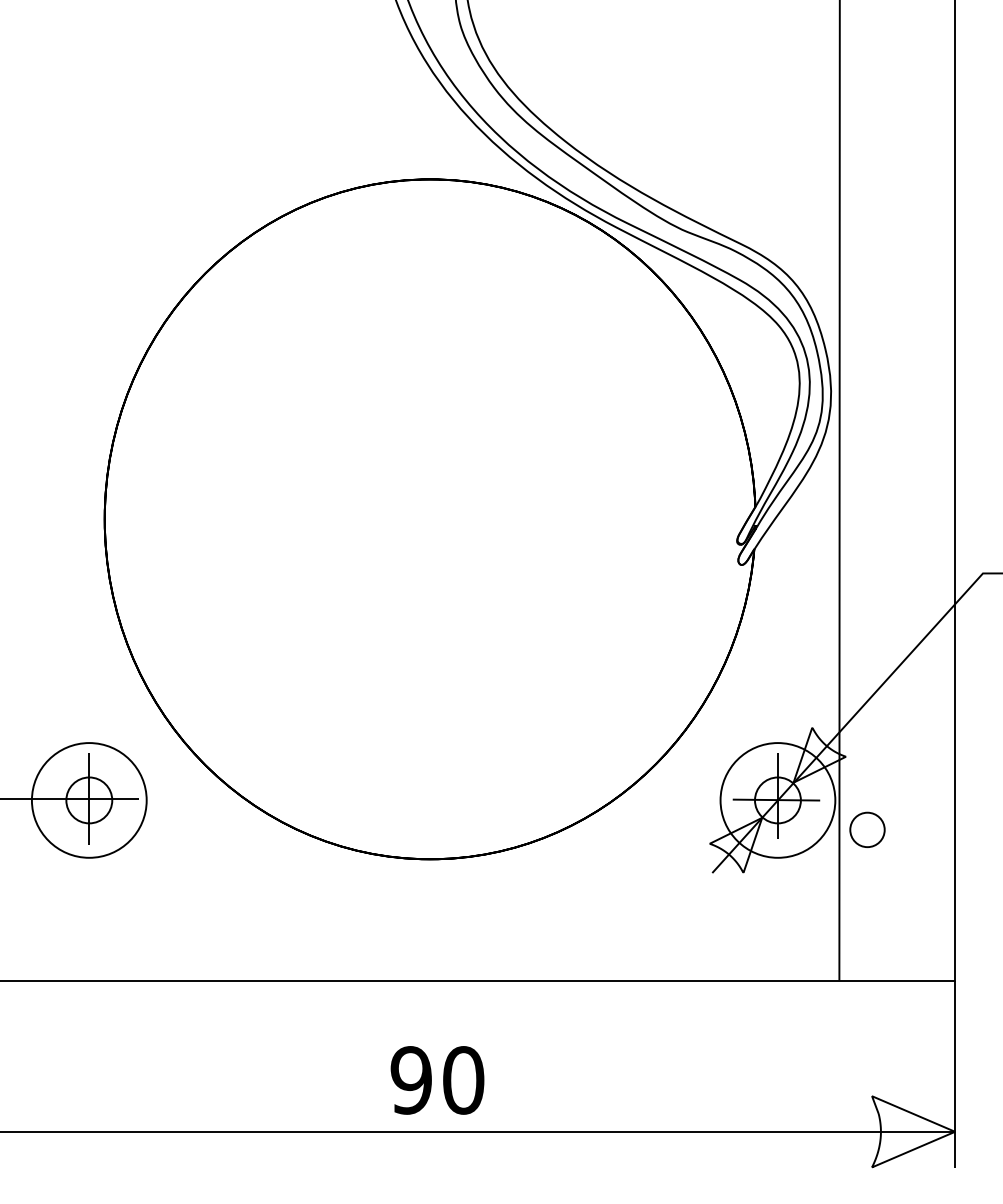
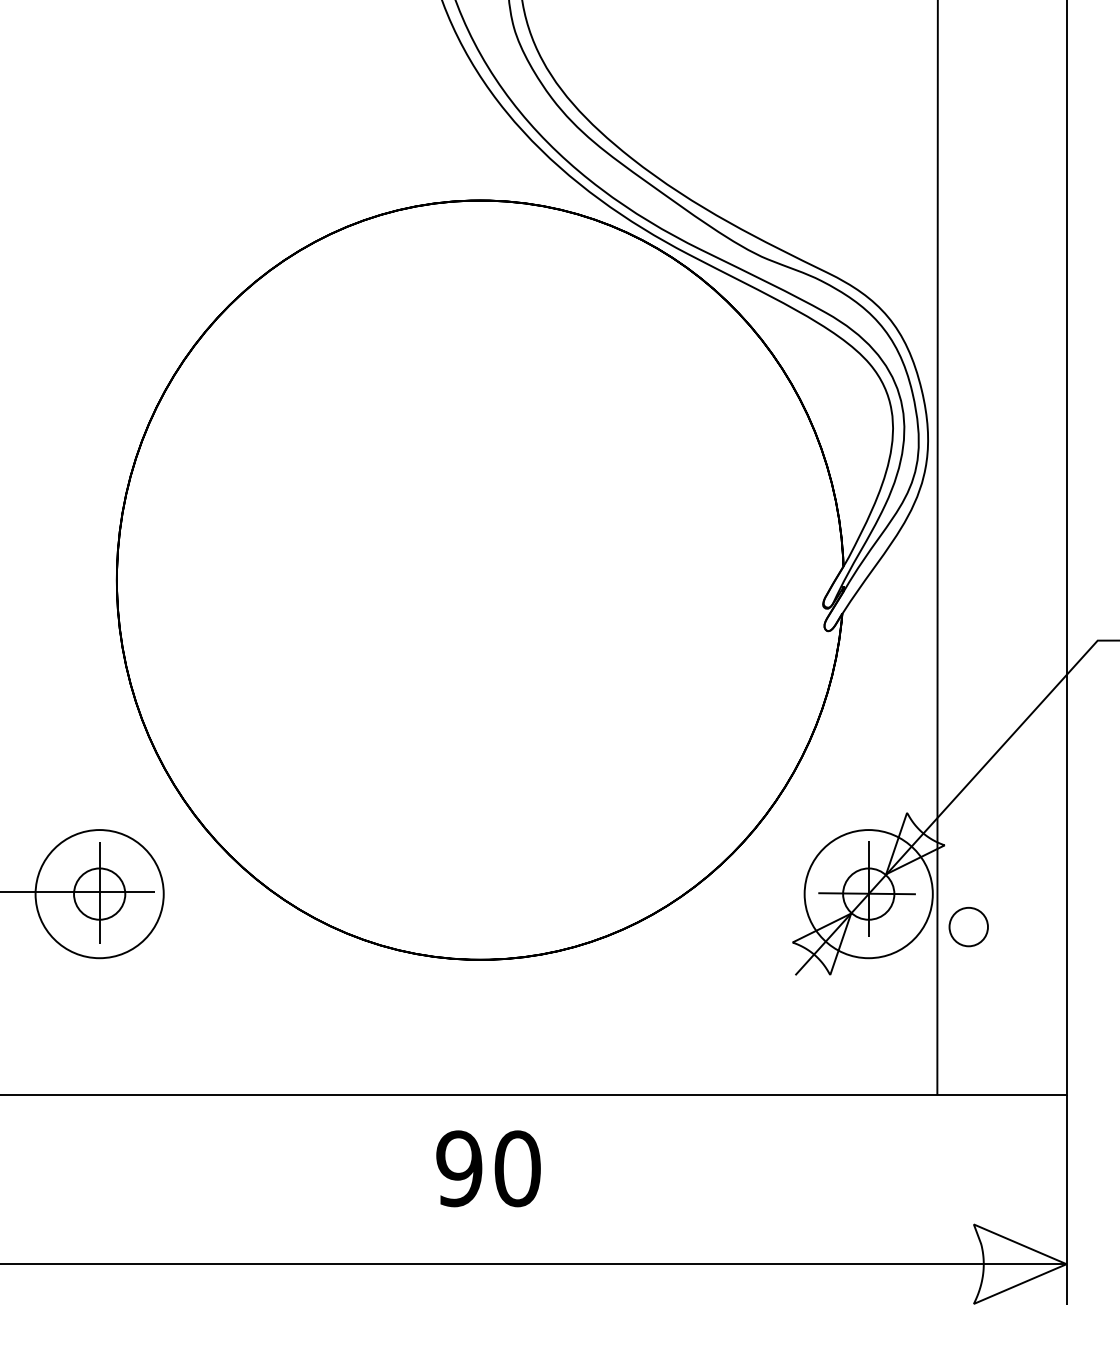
text: (437, 1080) -> (488, 1168), moved

